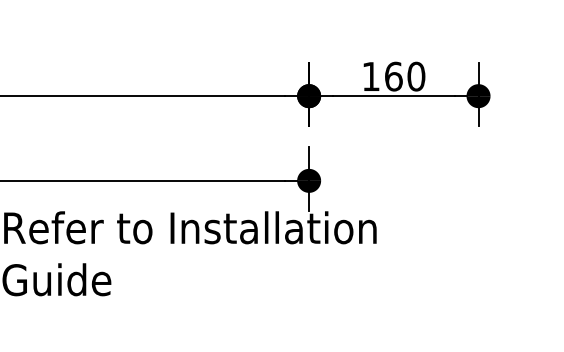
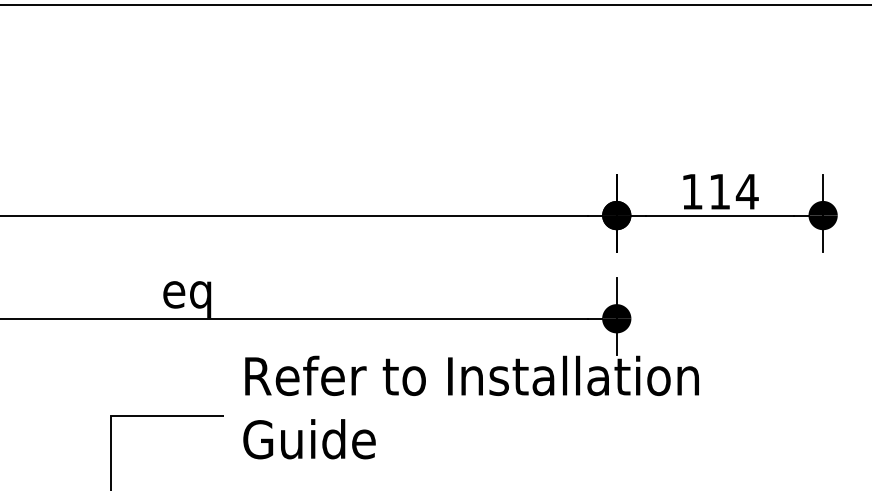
text: (404, 76) -> (733, 191), 160 -> 114

